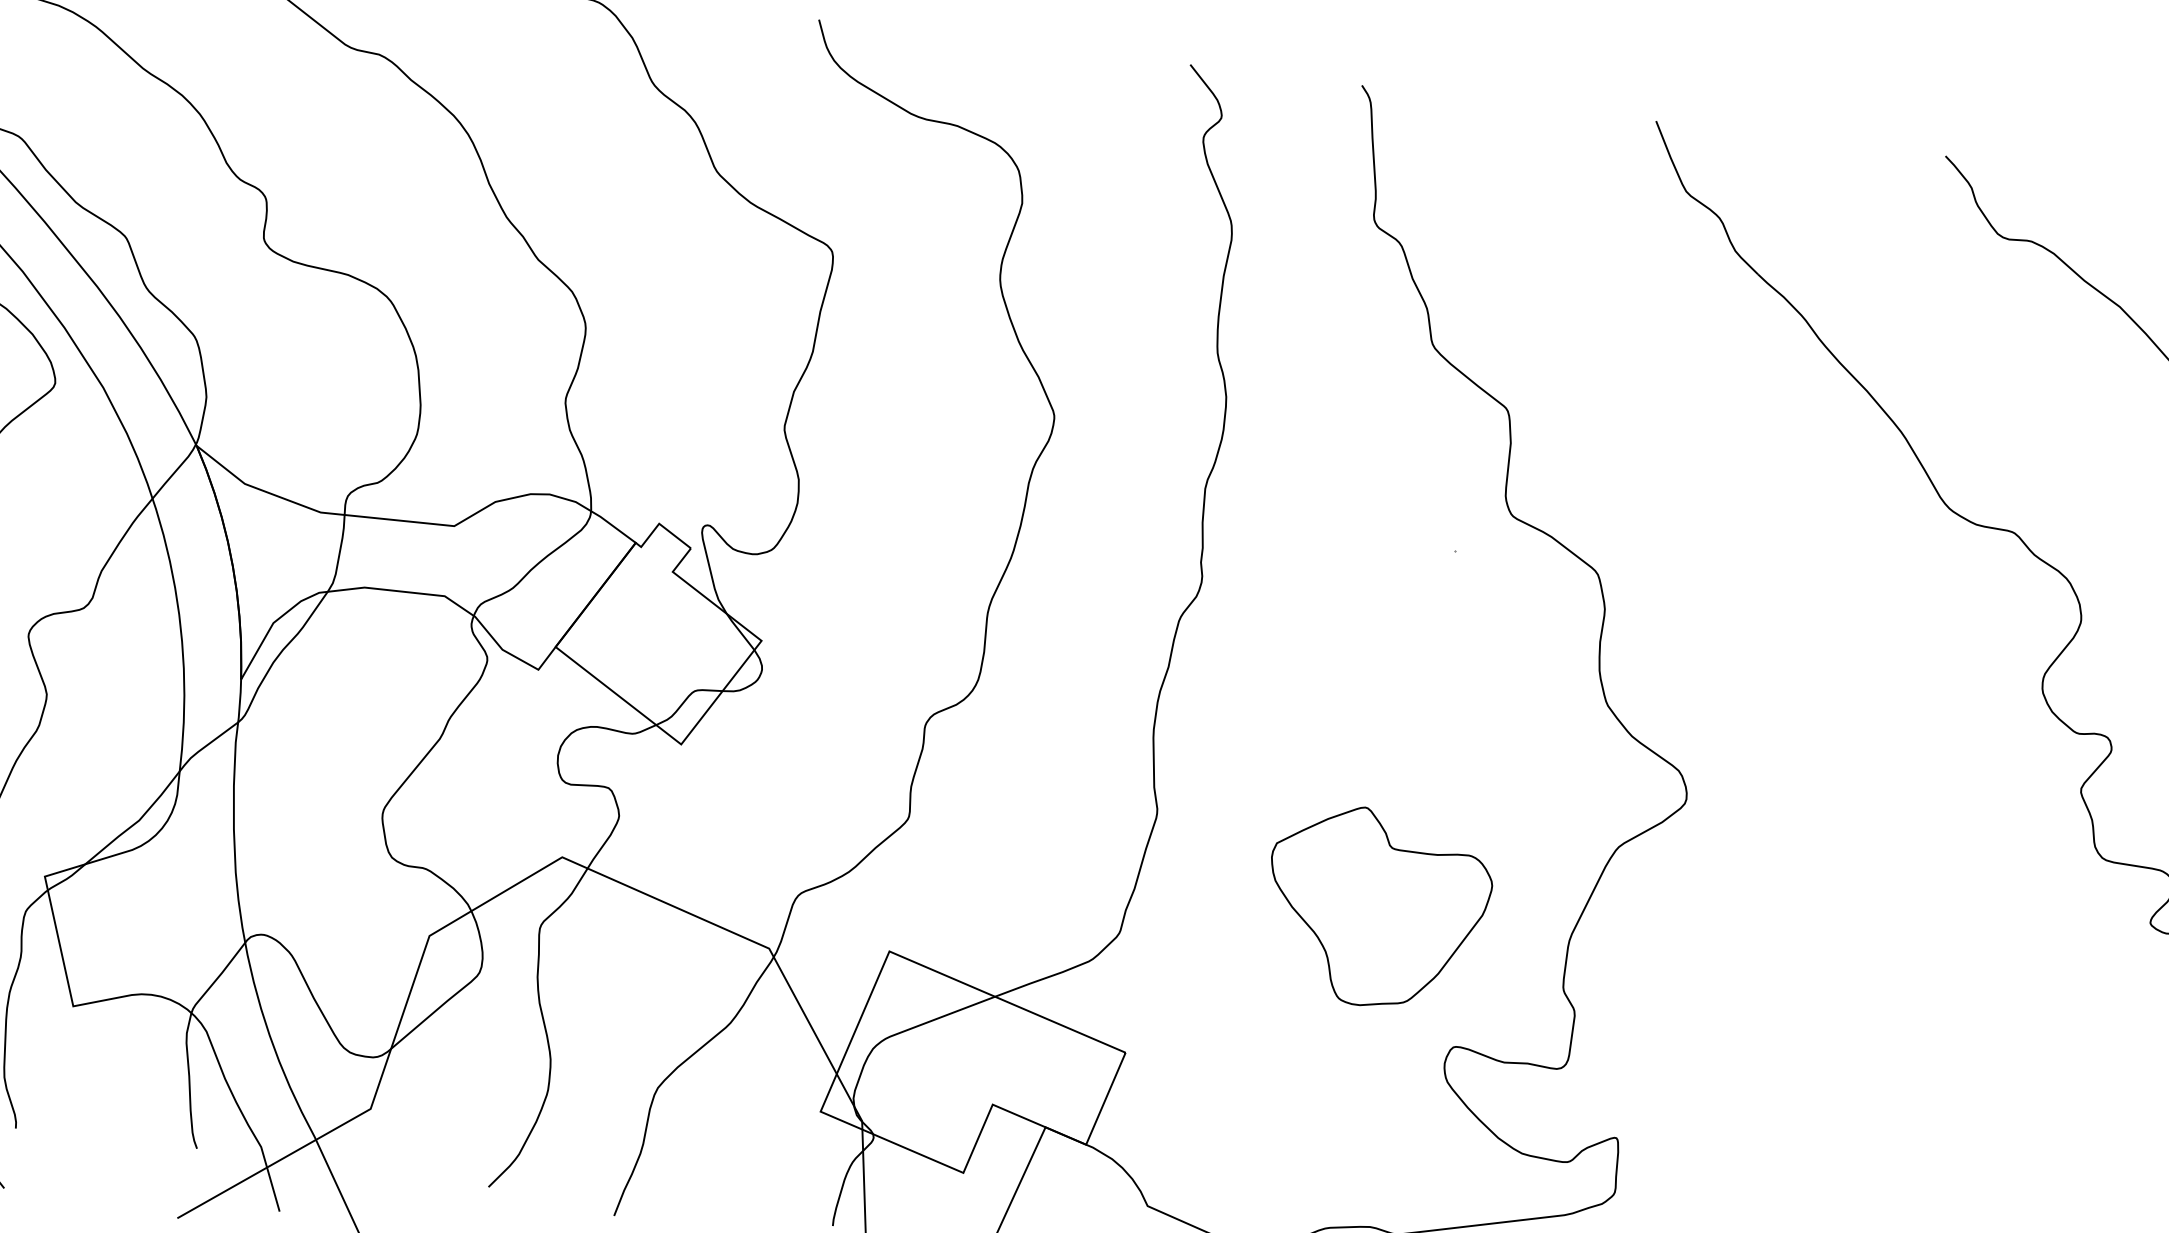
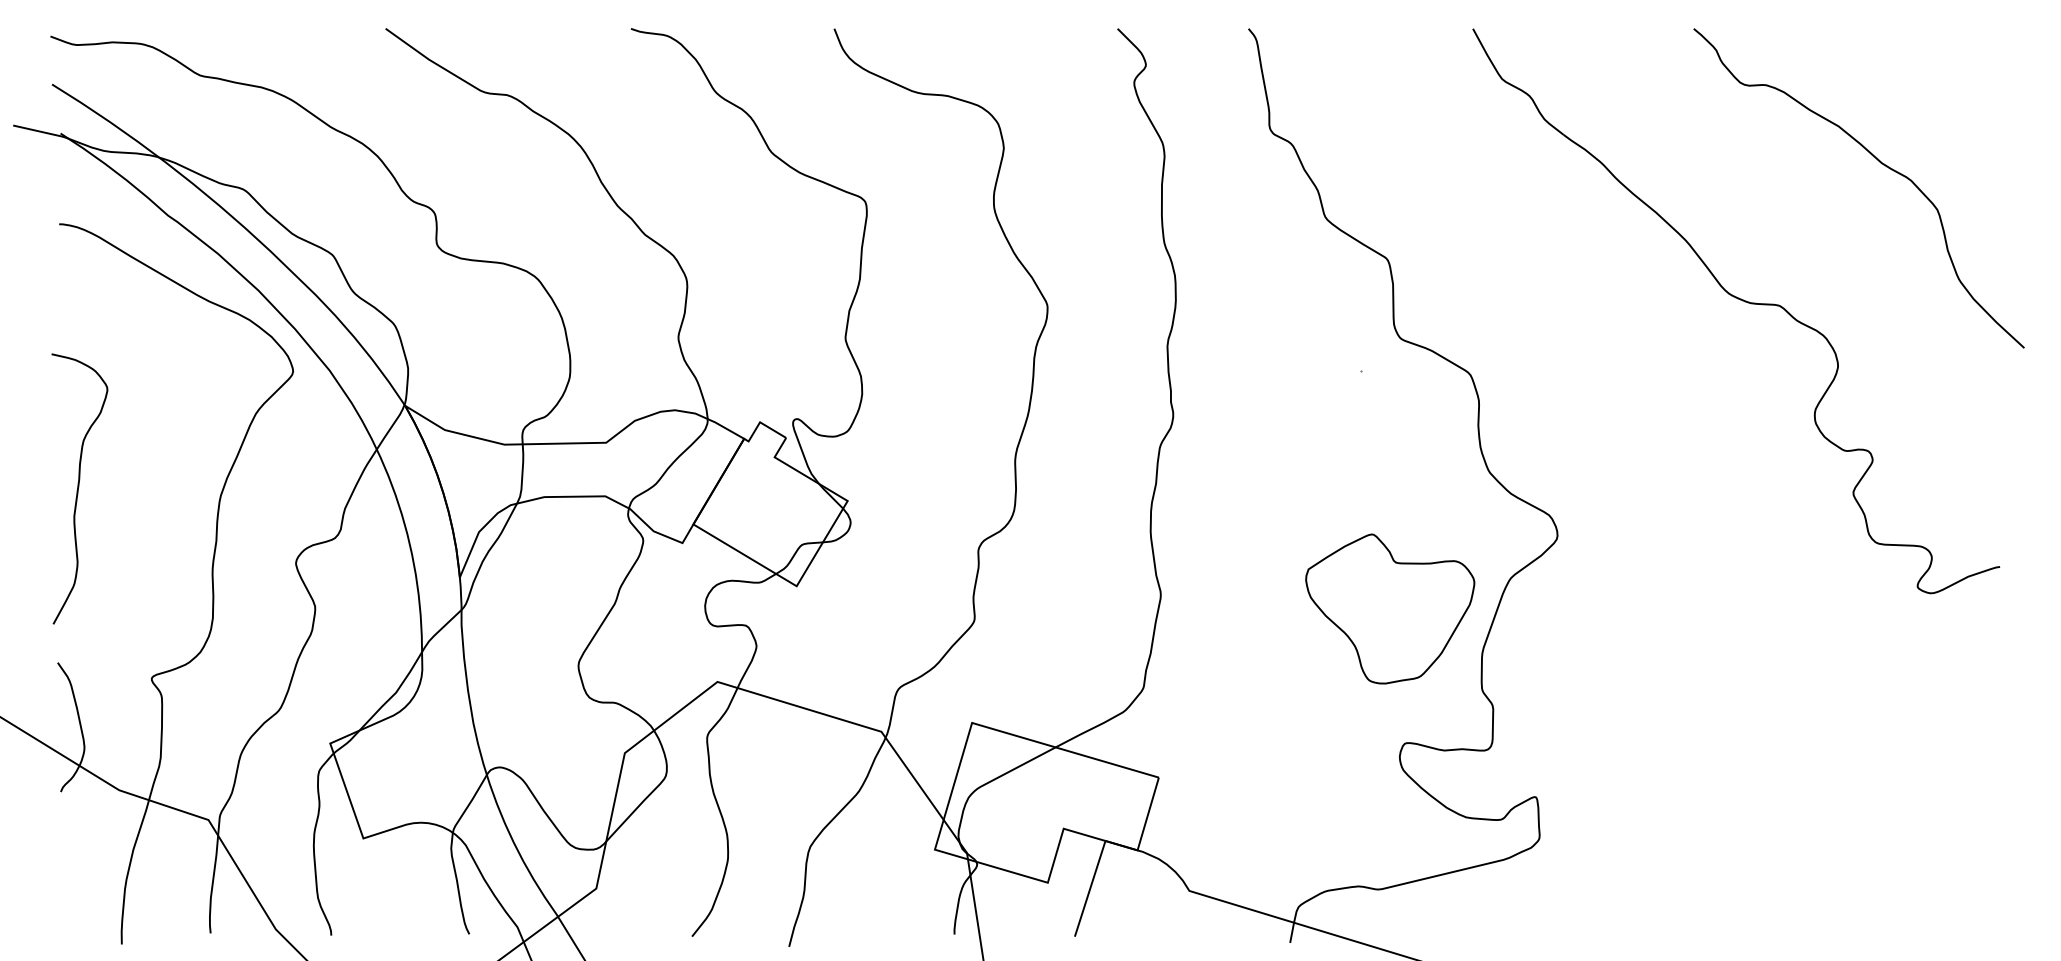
part: (1378, 907) -> (1390, 608), moved

